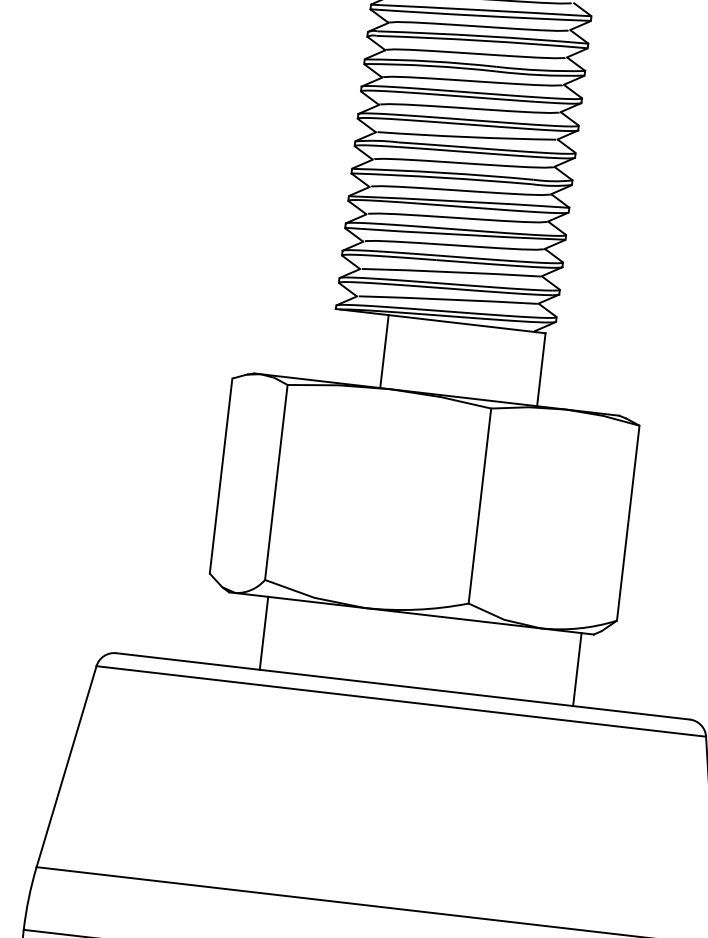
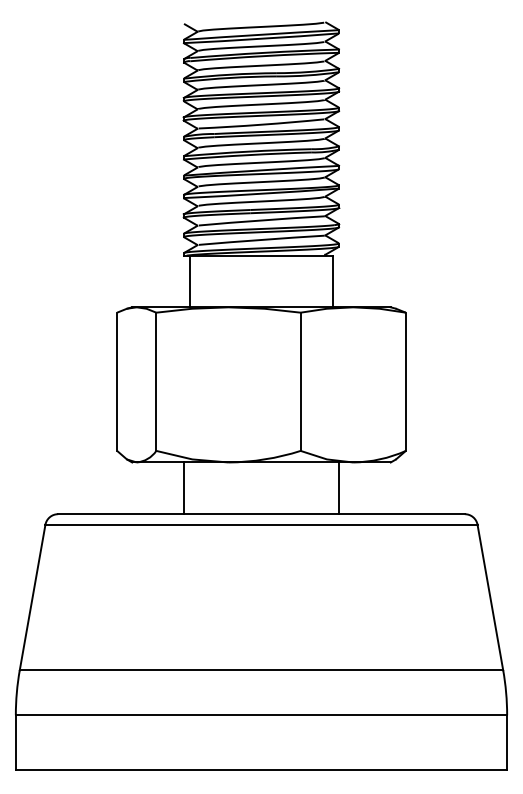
line: (384, 351) -> (190, 281), moved
line: (263, 633) -> (183, 488), moved
line: (577, 669) -> (339, 488), moved

